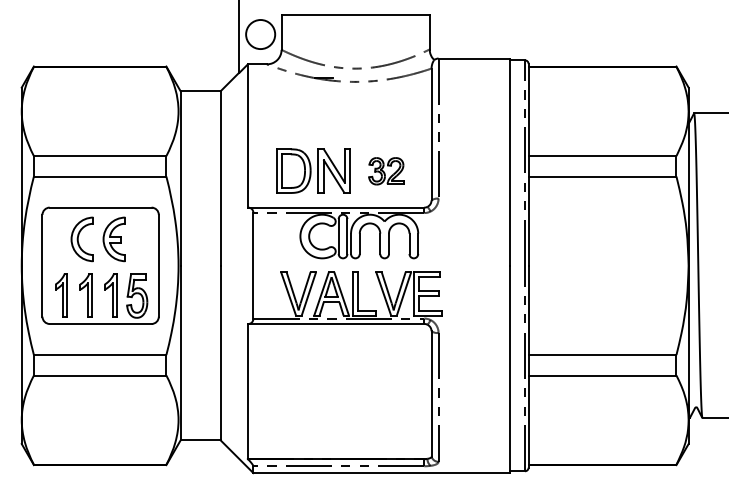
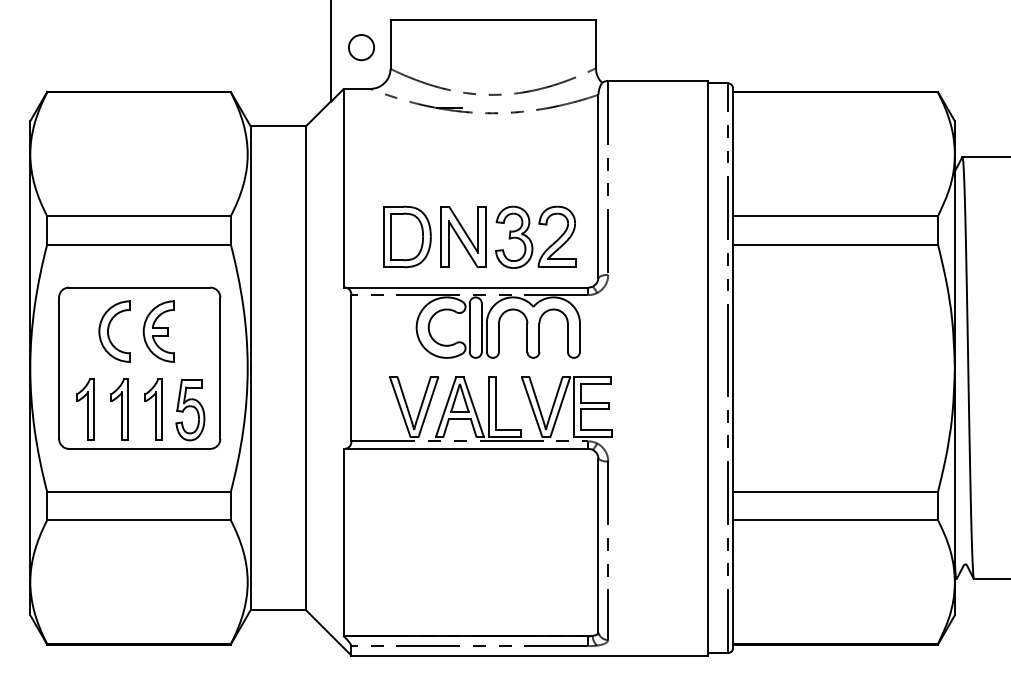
circle: (260, 34) -> (361, 47), size x0.62
part: (386, 170) -> (535, 236), size x1.67

